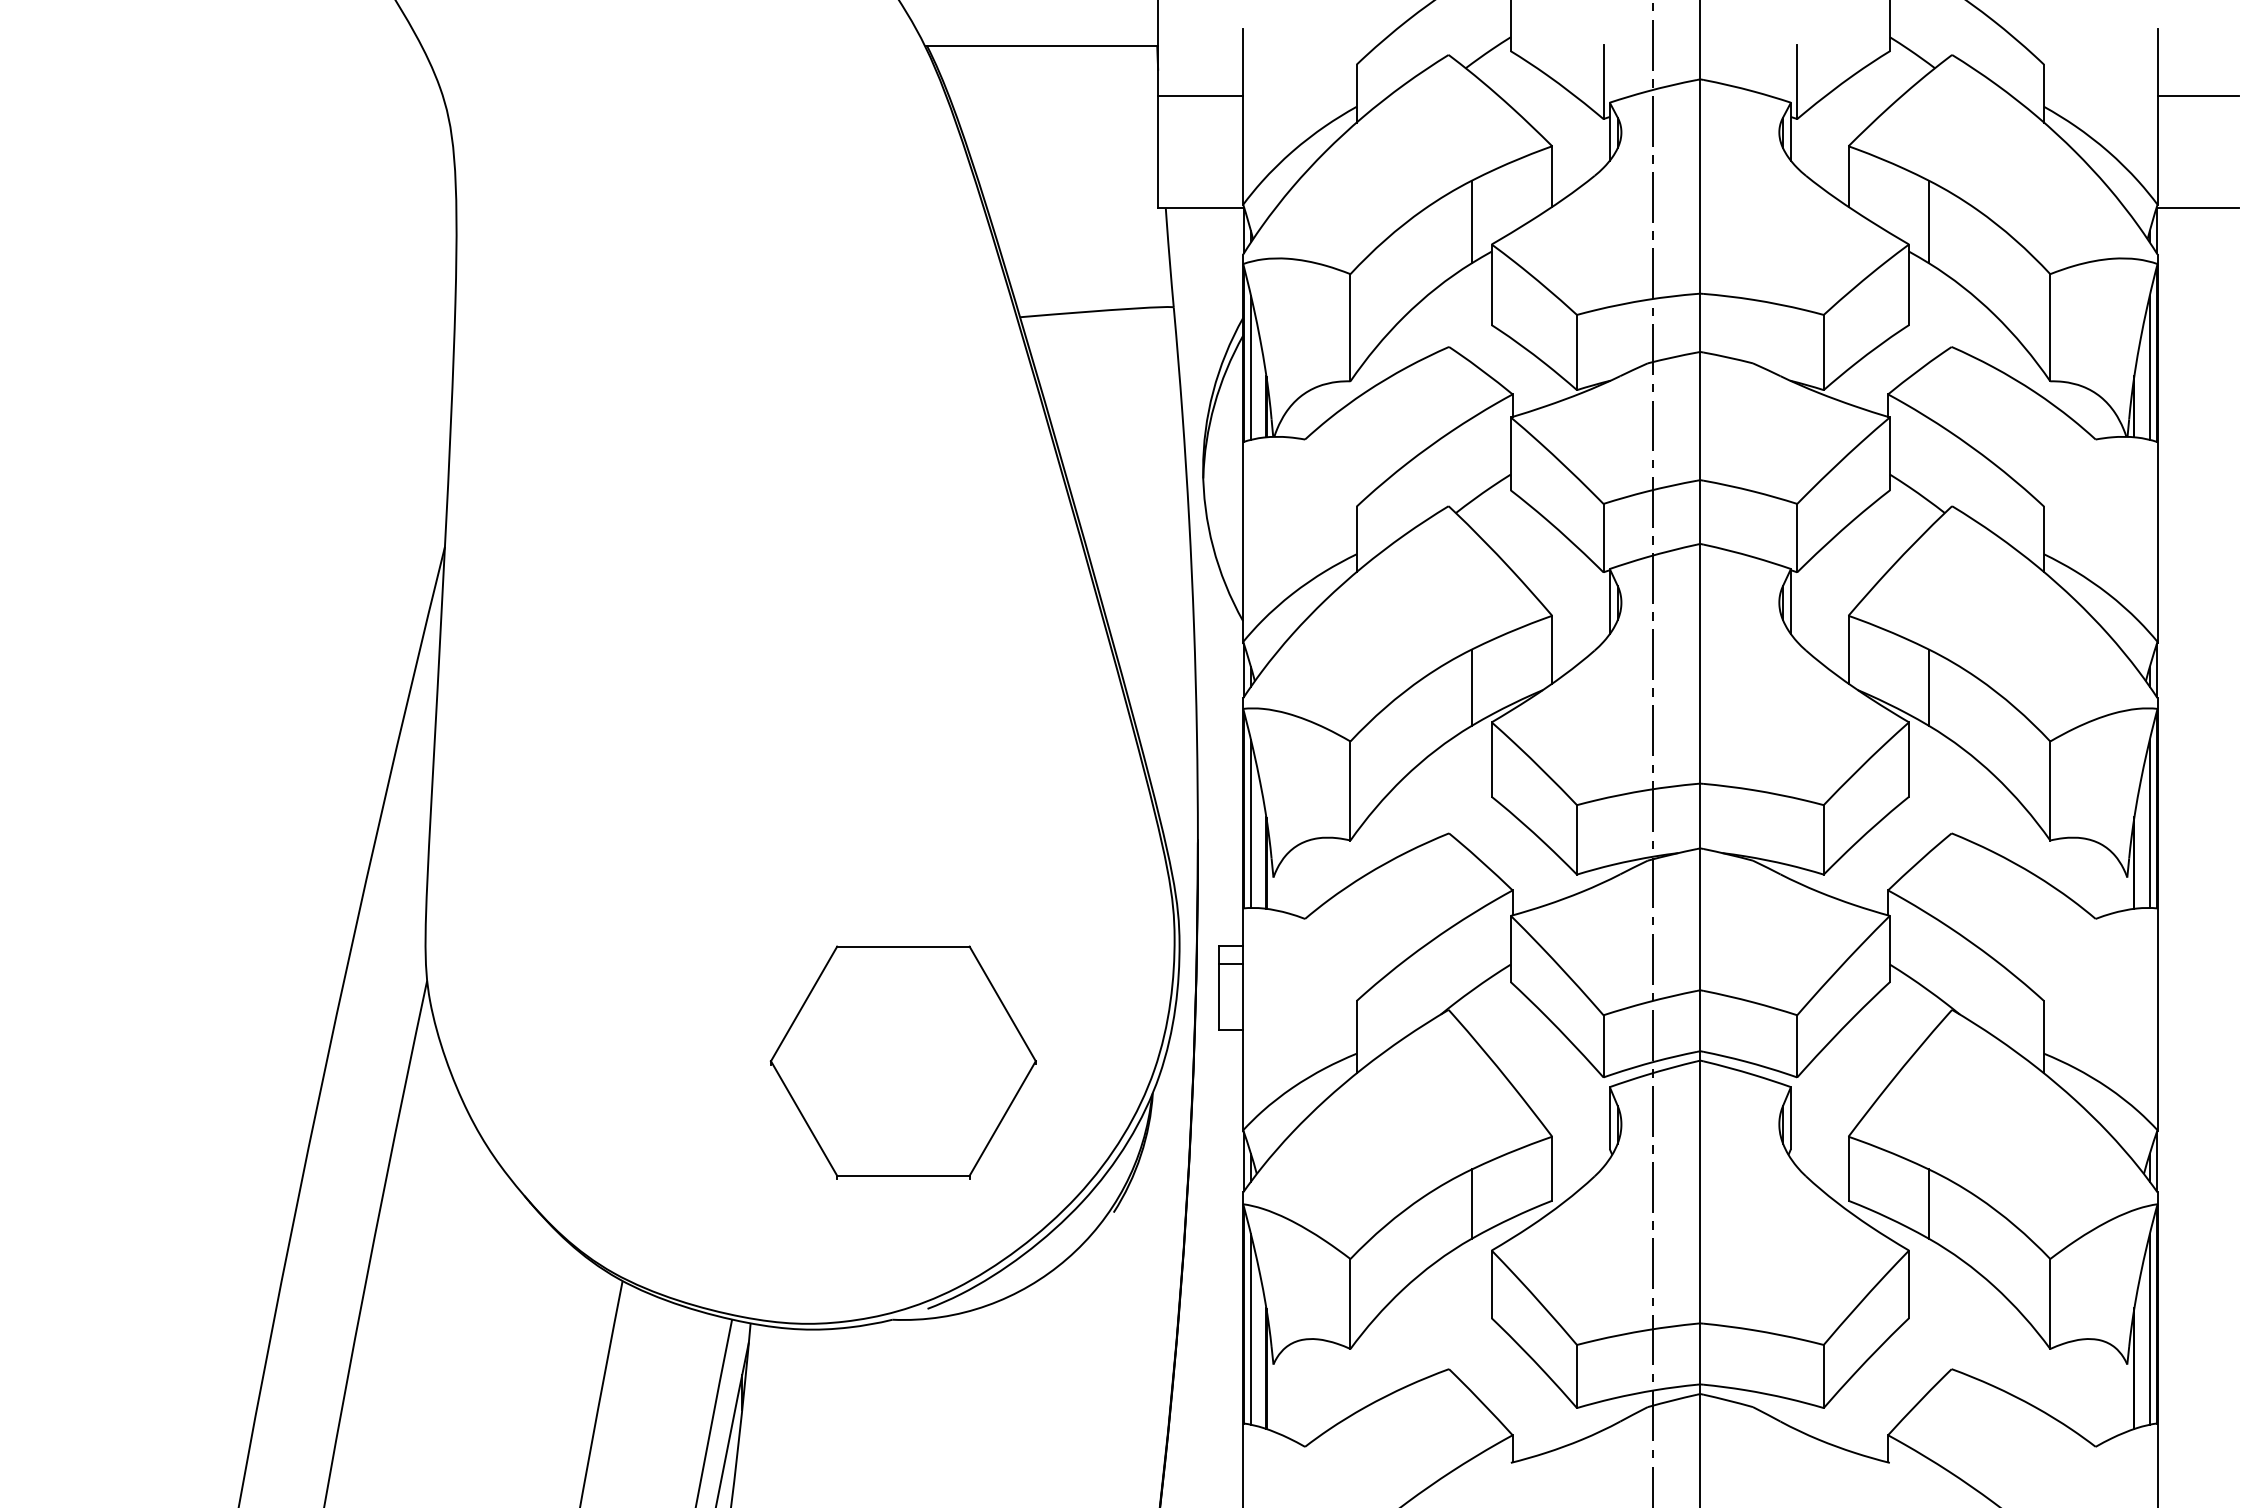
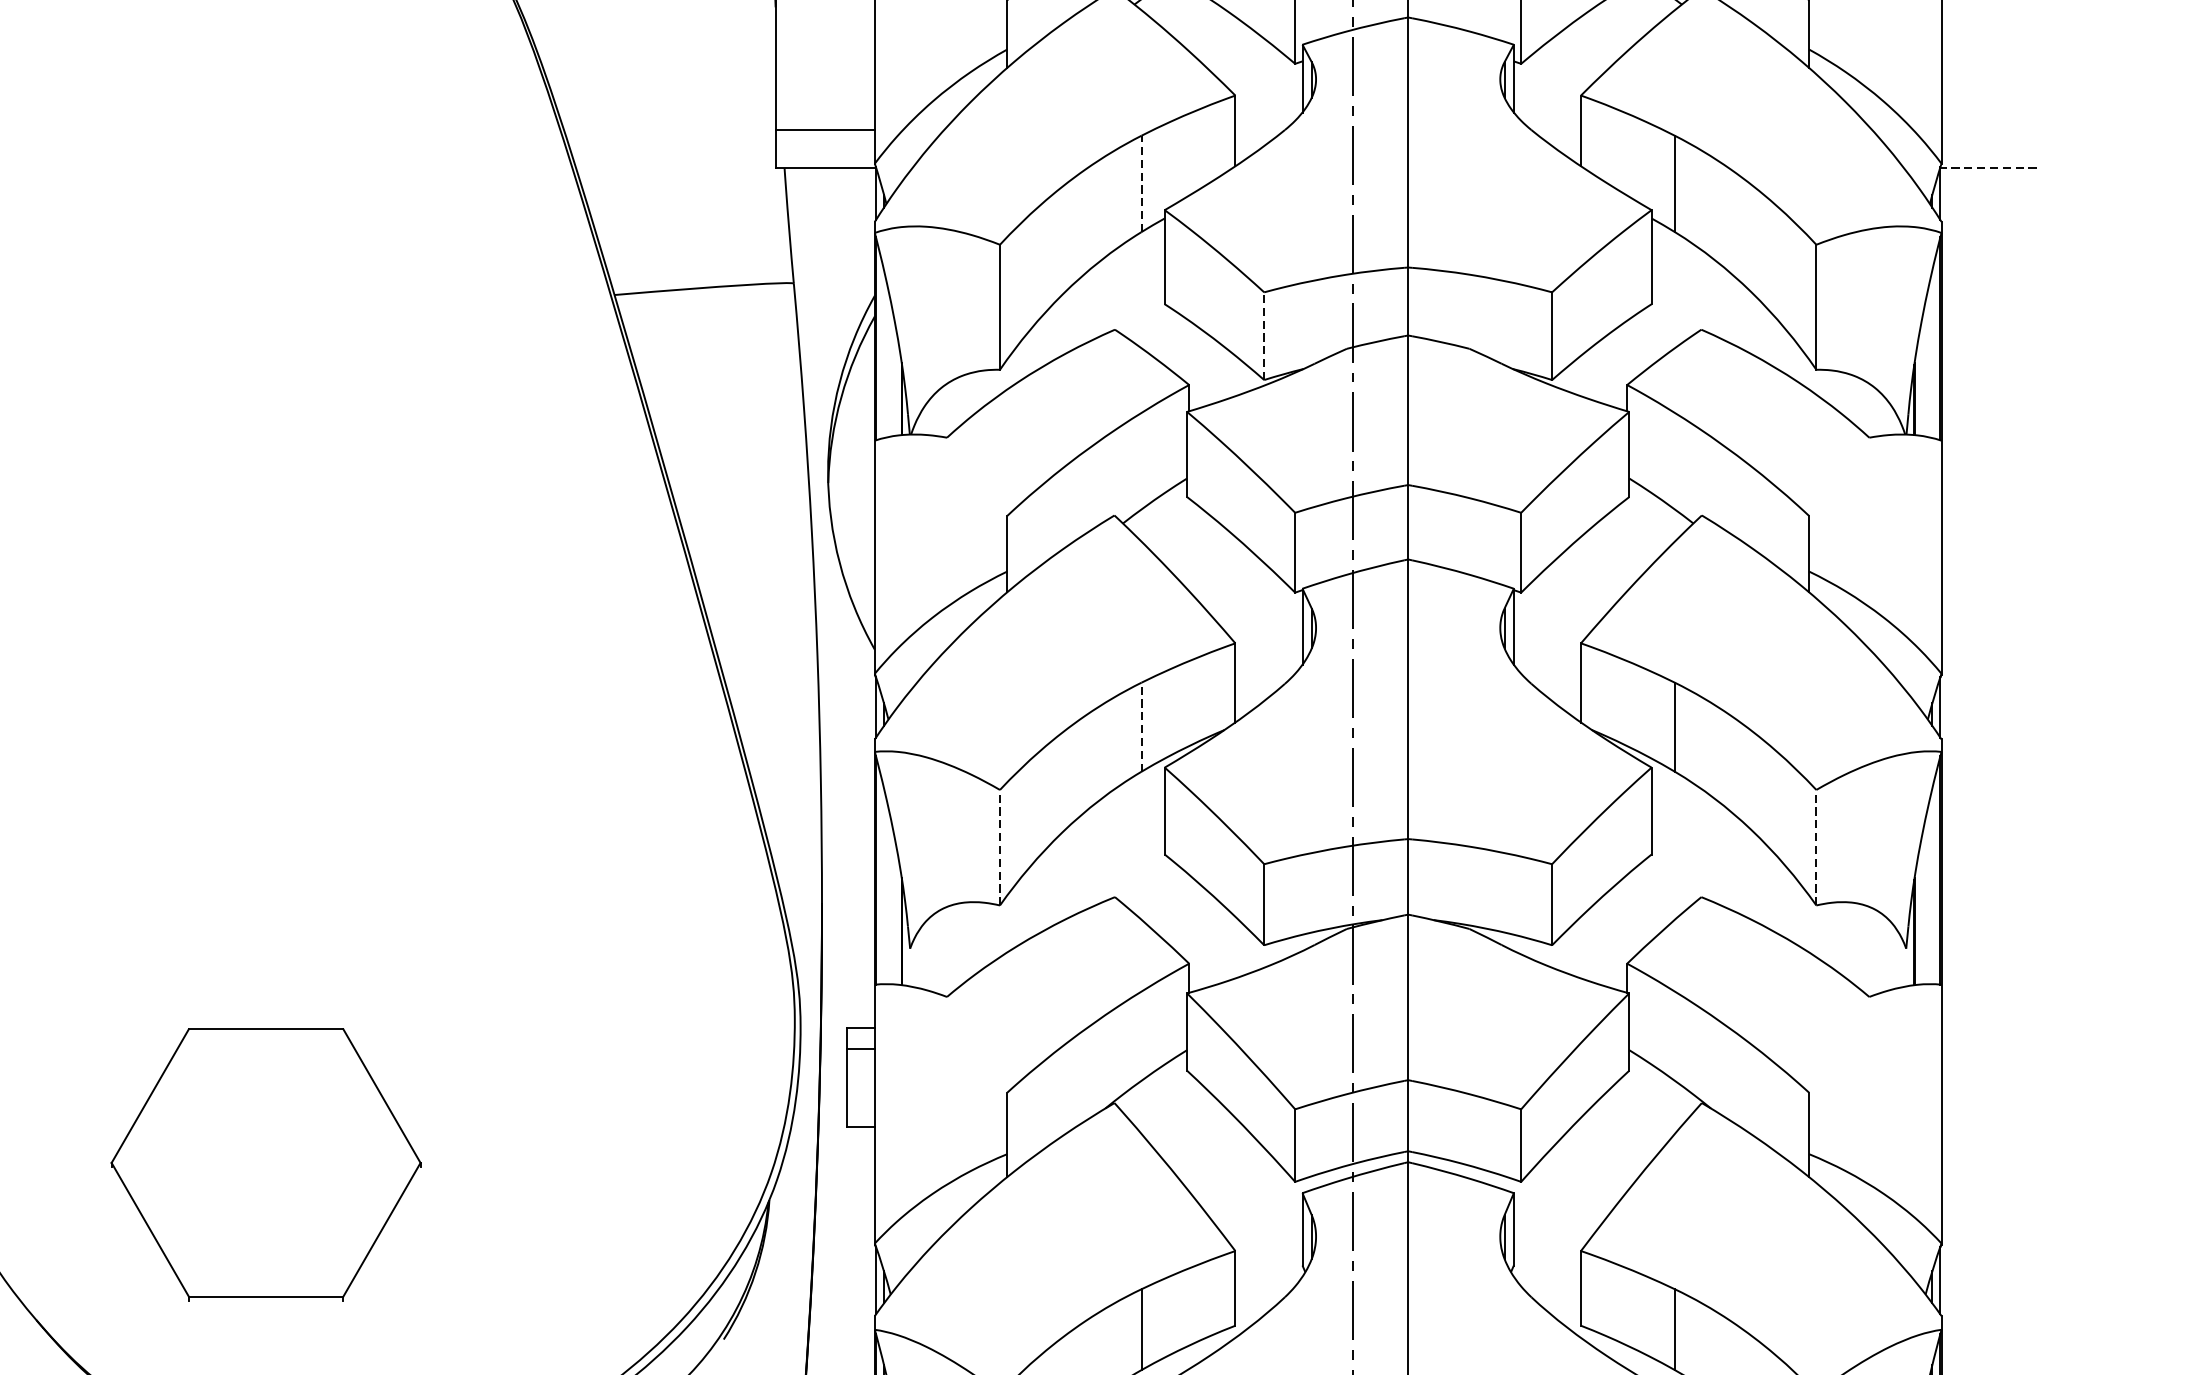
line: (1200, 96) -> (825, 130), moved
line: (2198, 96) -> (1989, 37), removed
line: (2197, 208) -> (1988, 168), solid -> dashed
line: (1471, 221) -> (1141, 183), solid -> dashed
line: (1576, 352) -> (1263, 336), solid -> dashed
line: (1251, 367) -> (884, 353), removed
line: (2149, 367) -> (1932, 353), removed
line: (1471, 687) -> (1141, 726), solid -> dashed
line: (1350, 791) -> (1000, 848), solid -> dashed
line: (2050, 791) -> (1816, 848), solid -> dashed
line: (1251, 823) -> (884, 885), removed
line: (2149, 823) -> (1932, 885), removed
part: (902, 1062) -> (265, 1164), moved

